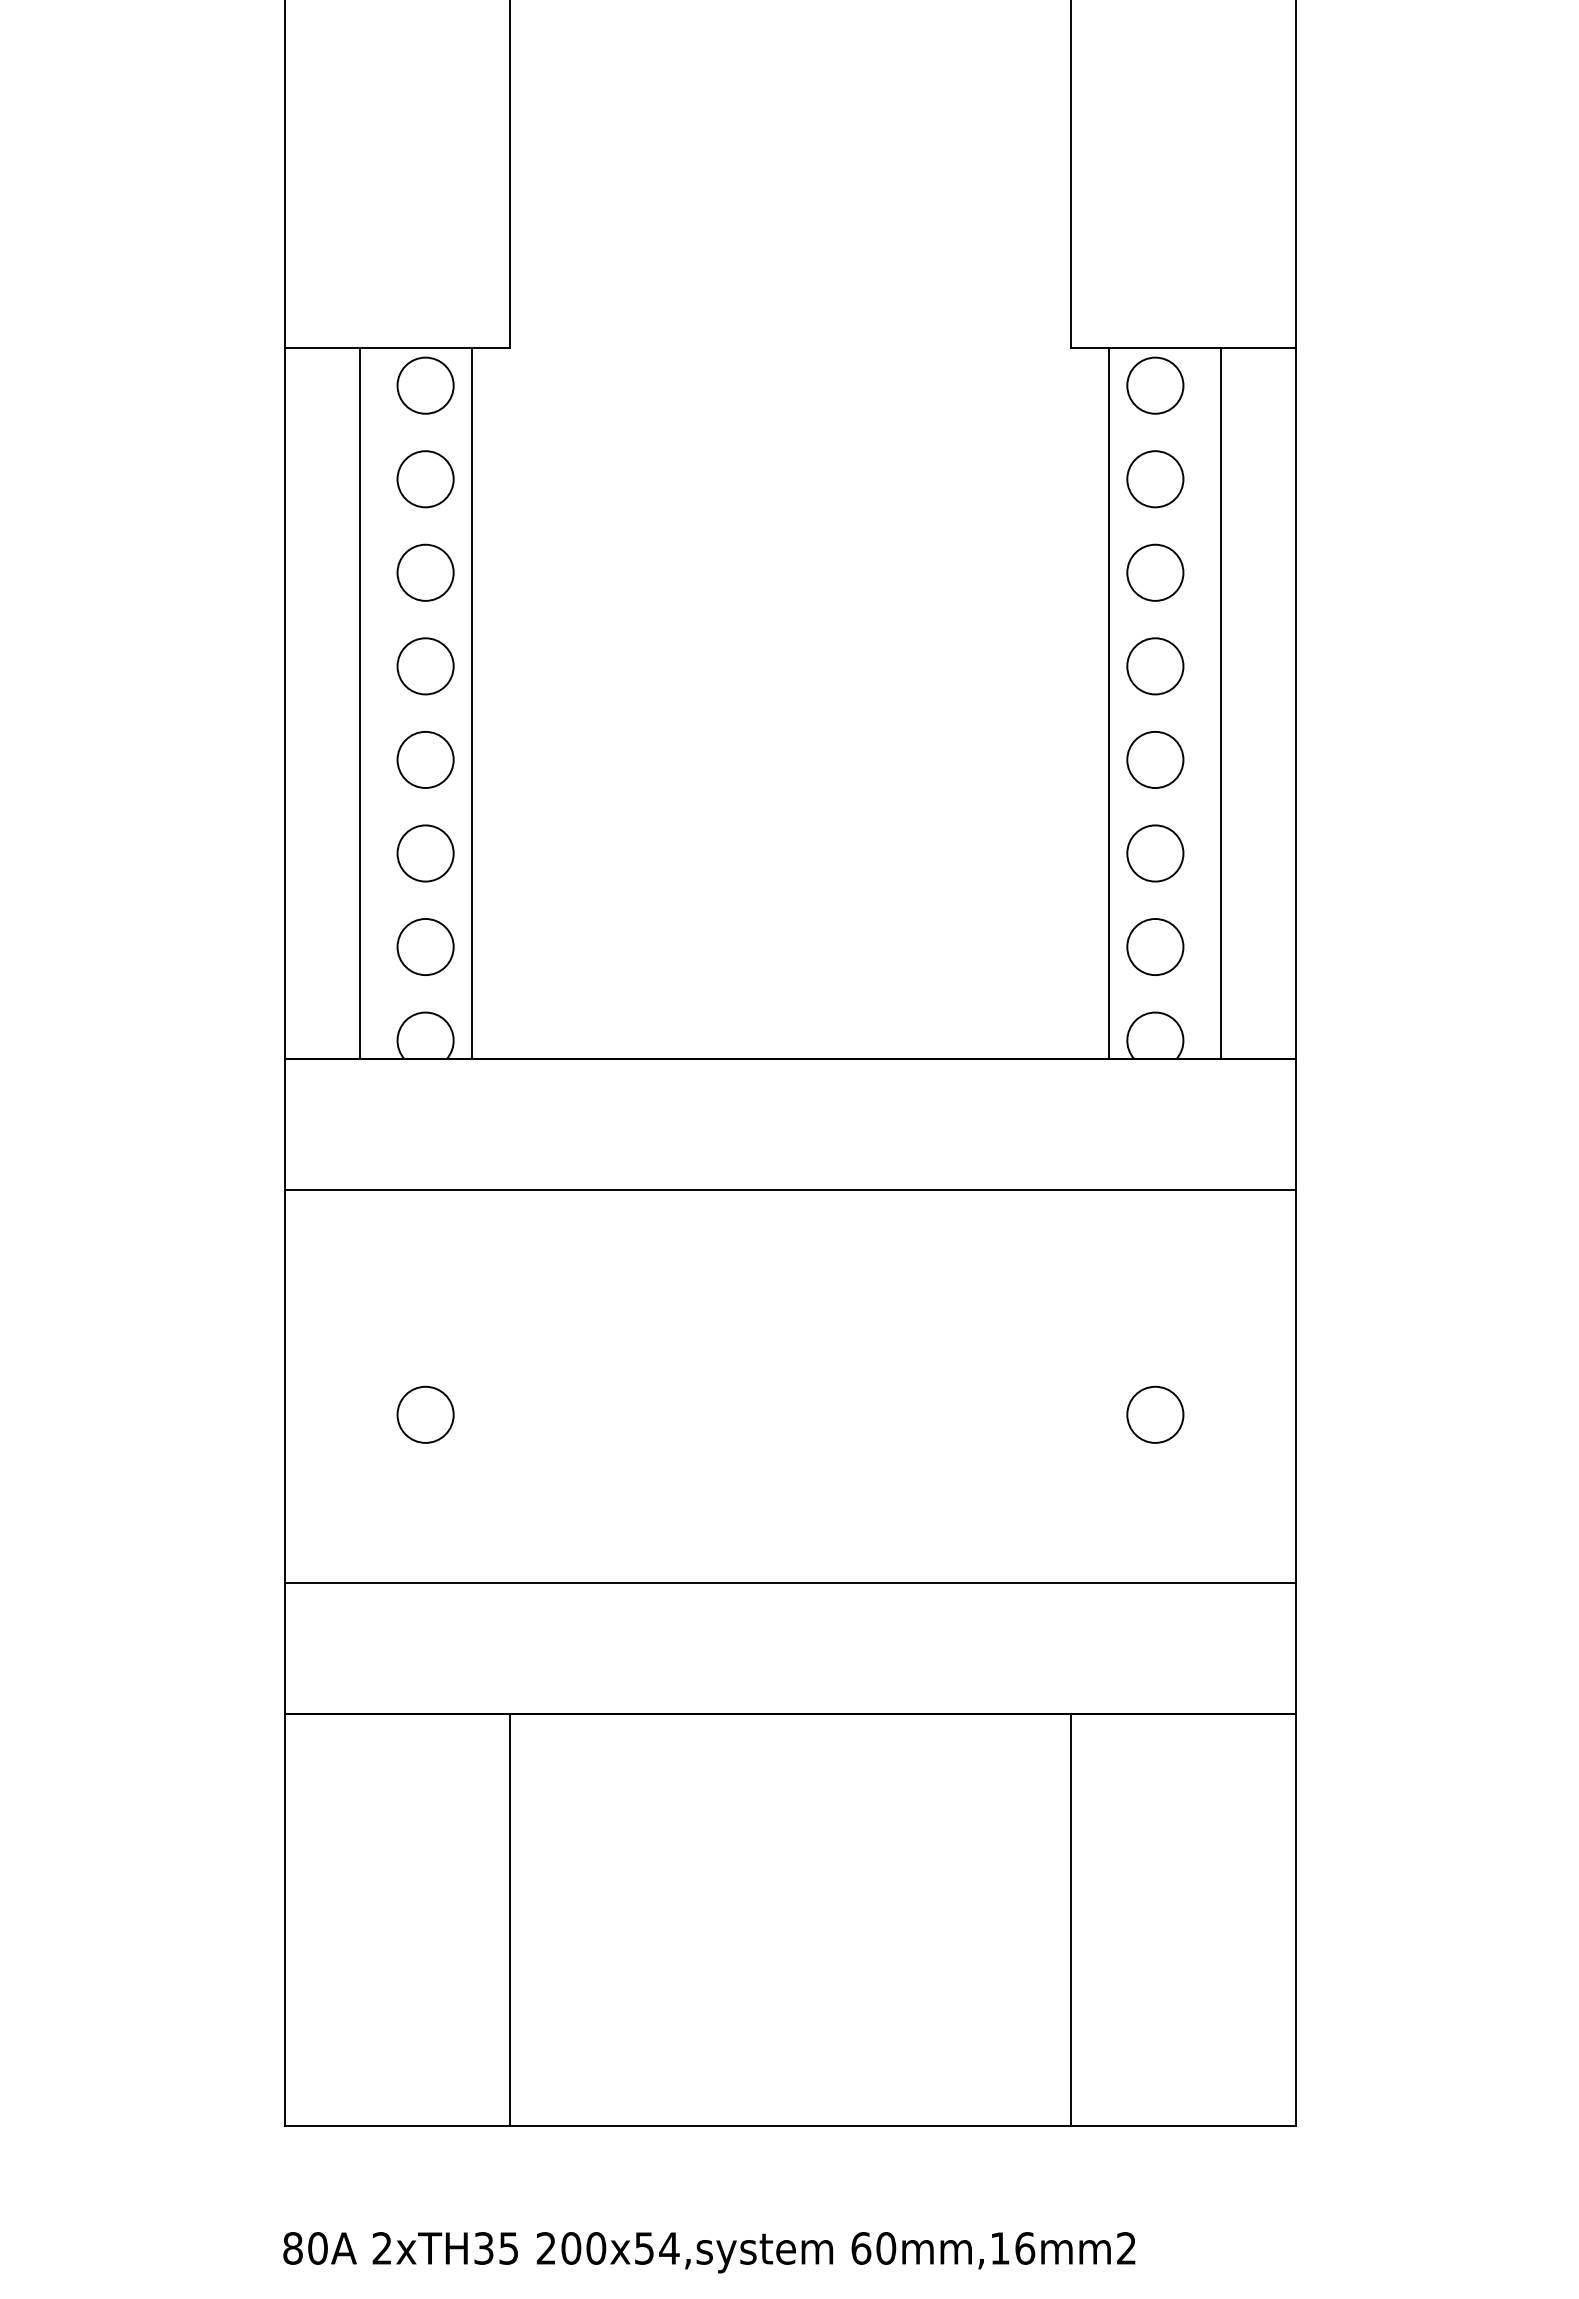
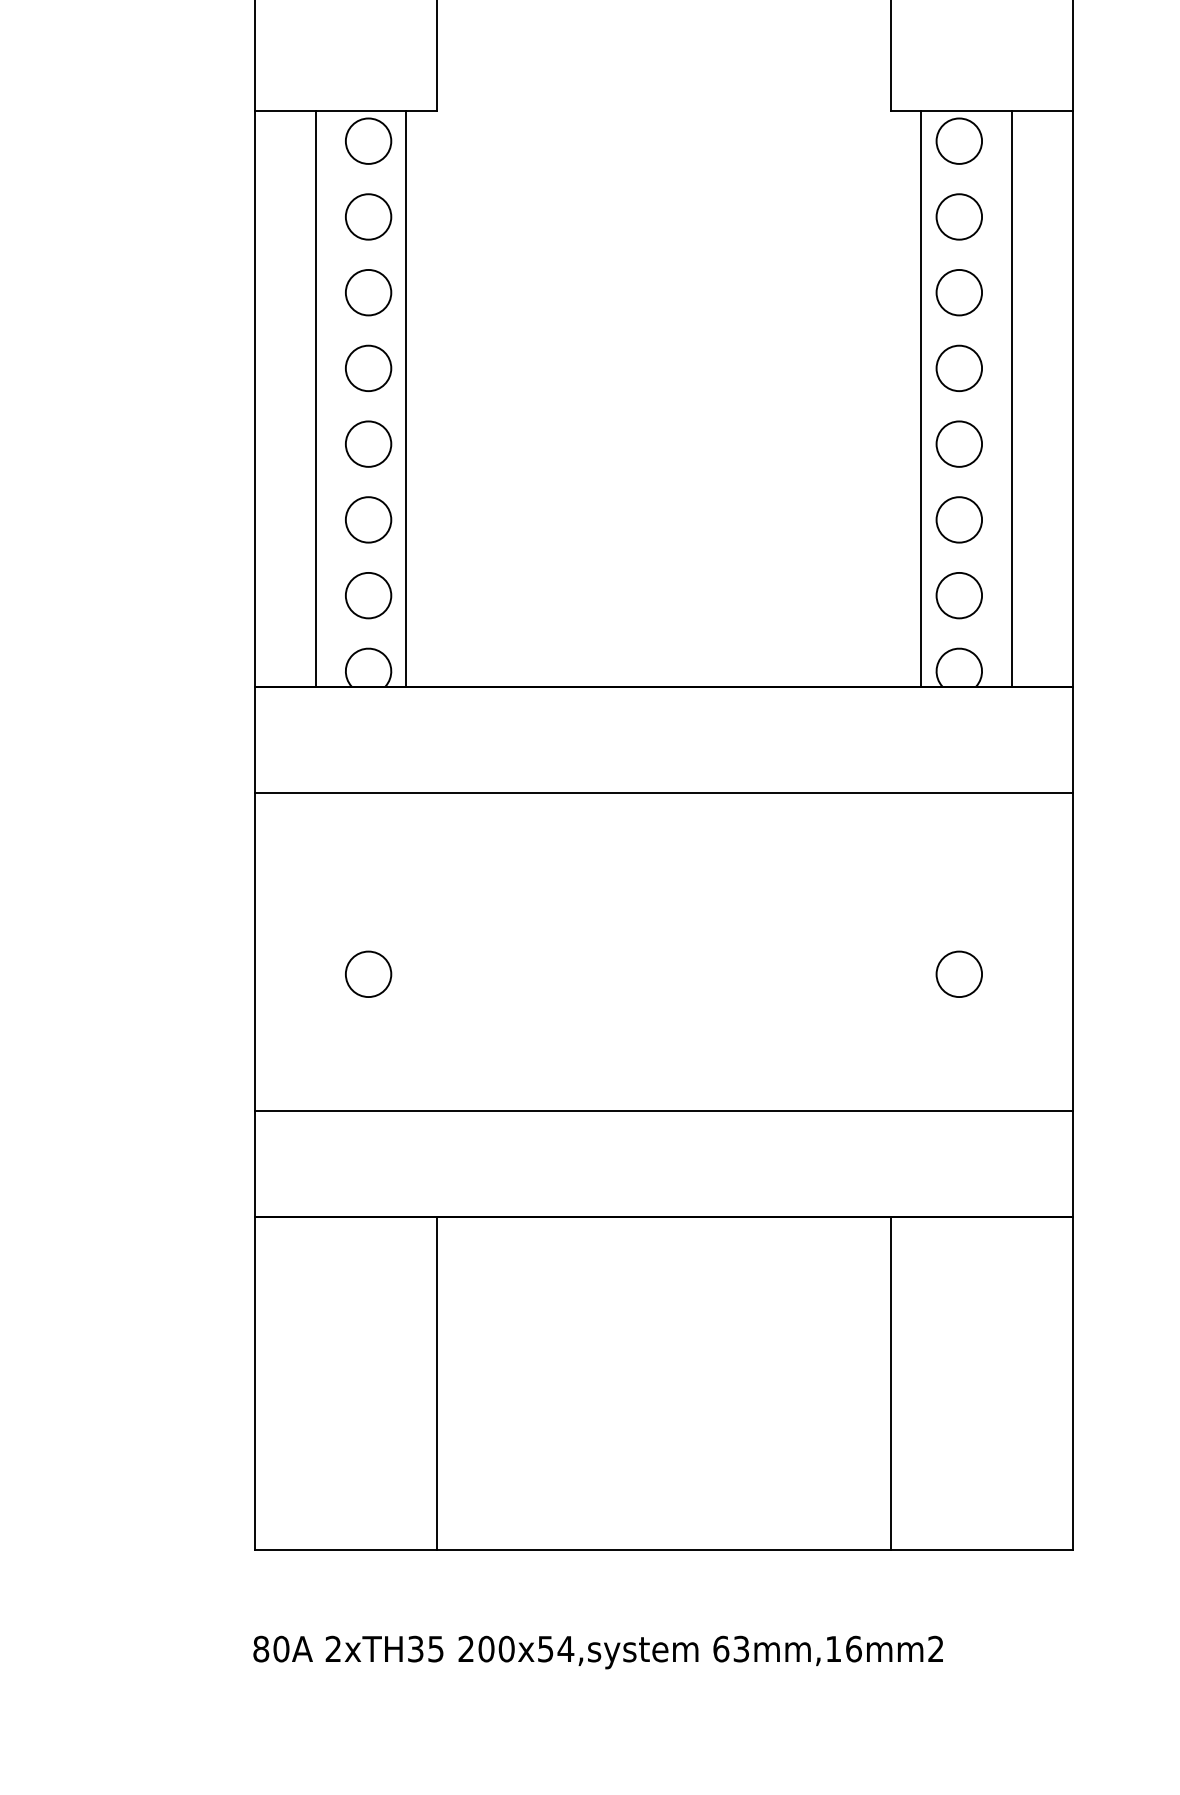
text: (886, 2248) -> (741, 1649), 60mm,16mm2 -> 63mm,16mm2

